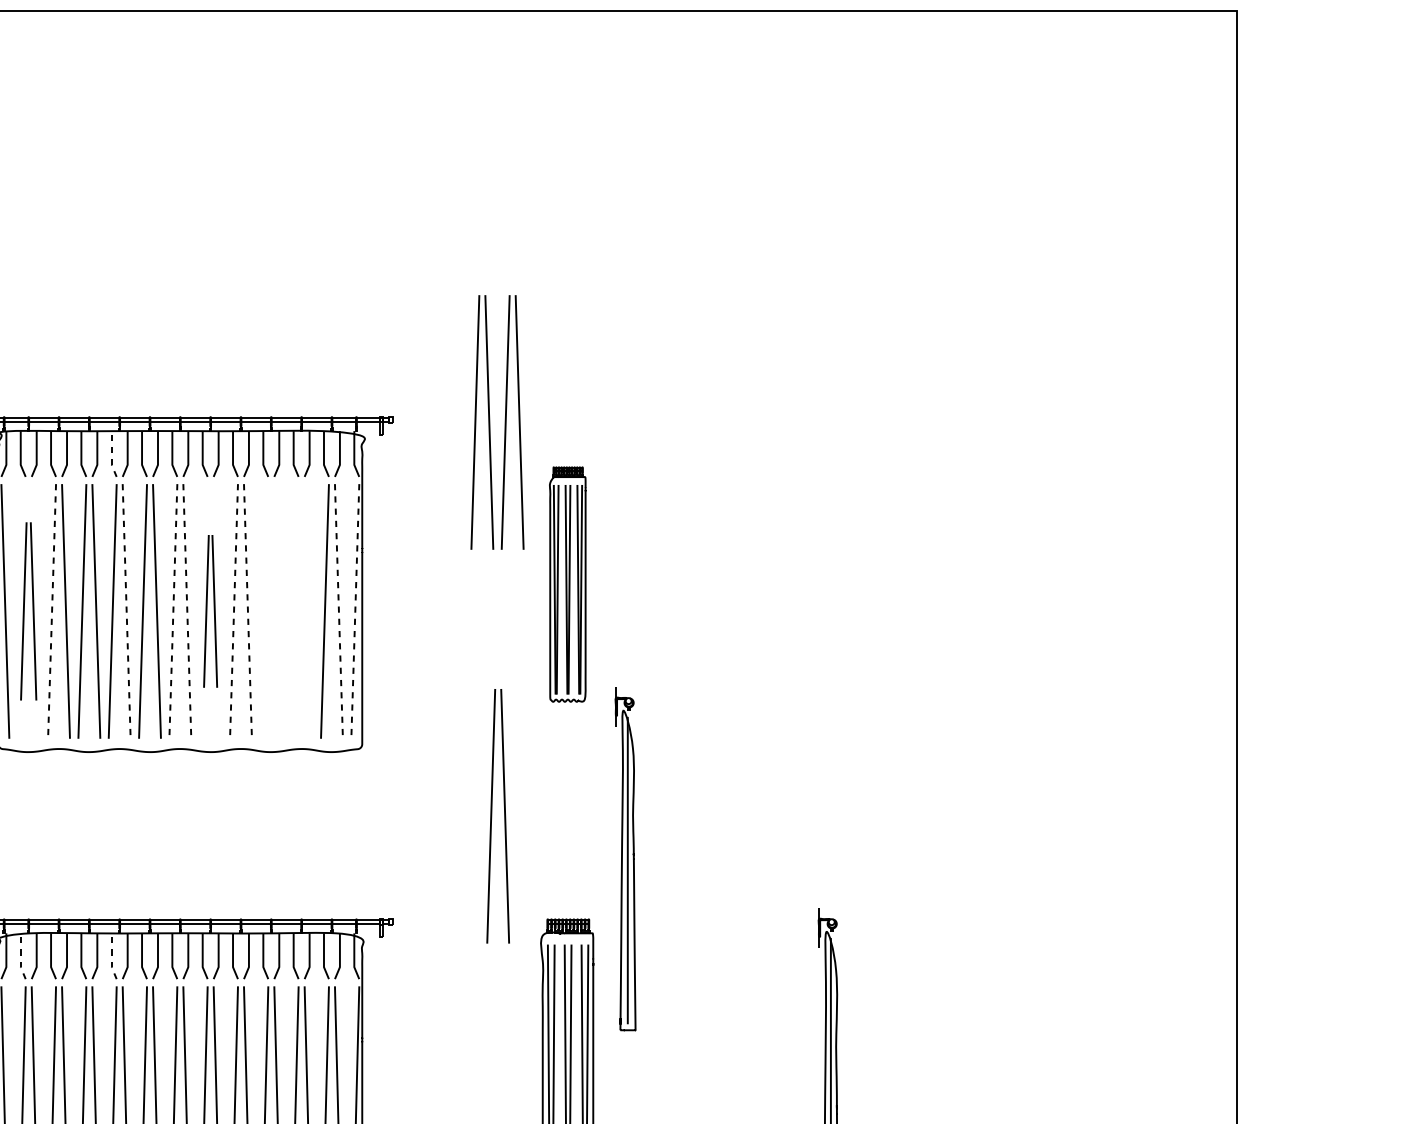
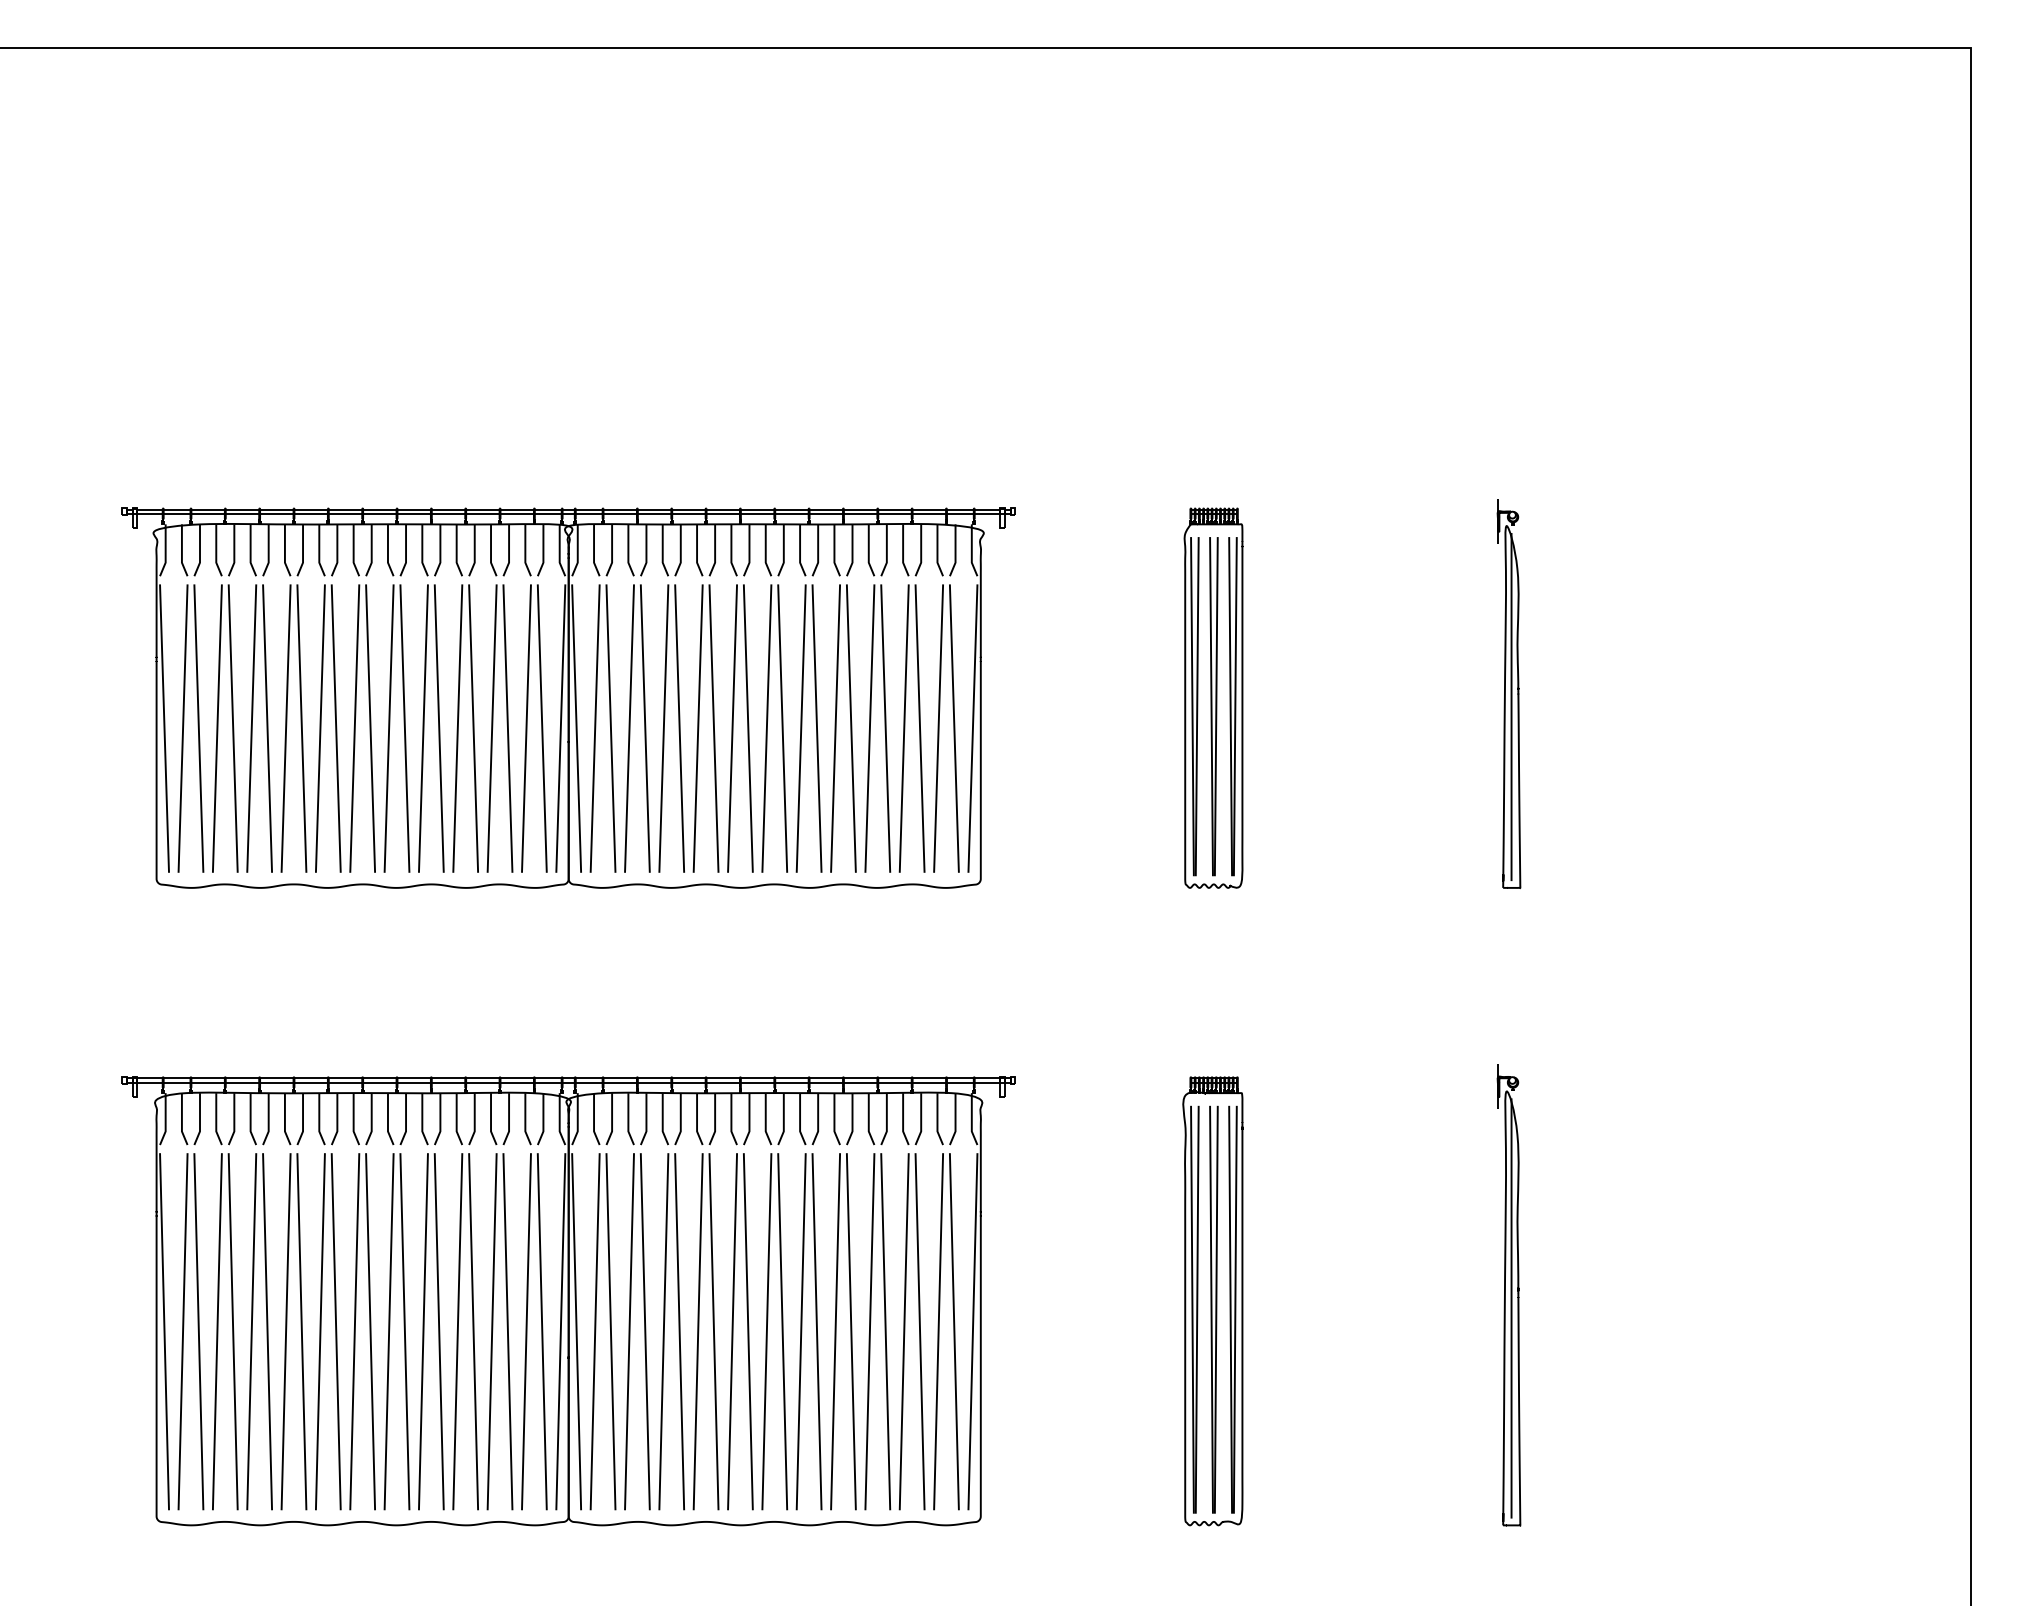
part: (490, 422) -> (886, 728), moved
line: (112, 454) -> (697, 550), dashed -> solid
part: (567, 583) -> (1213, 697), size x1.43
part: (28, 611) -> (602, 728), size x1.43
part: (210, 611) -> (808, 728), size x1.67
line: (52, 612) -> (629, 729), dashed -> solid
line: (127, 612) -> (714, 729), dashed -> solid
line: (173, 612) -> (766, 729), dashed -> solid
line: (187, 612) -> (782, 729), dashed -> solid
line: (233, 612) -> (835, 729), dashed -> solid
line: (248, 612) -> (851, 729), dashed -> solid
line: (339, 612) -> (954, 729), dashed -> solid
line: (354, 612) -> (972, 729), dashed -> solid
part: (491, 816) -> (1127, 960), removed
part: (625, 858) -> (1508, 693), moved
line: (21, 956) -> (594, 1119), dashed -> solid
line: (112, 956) -> (697, 1119), dashed -> solid

